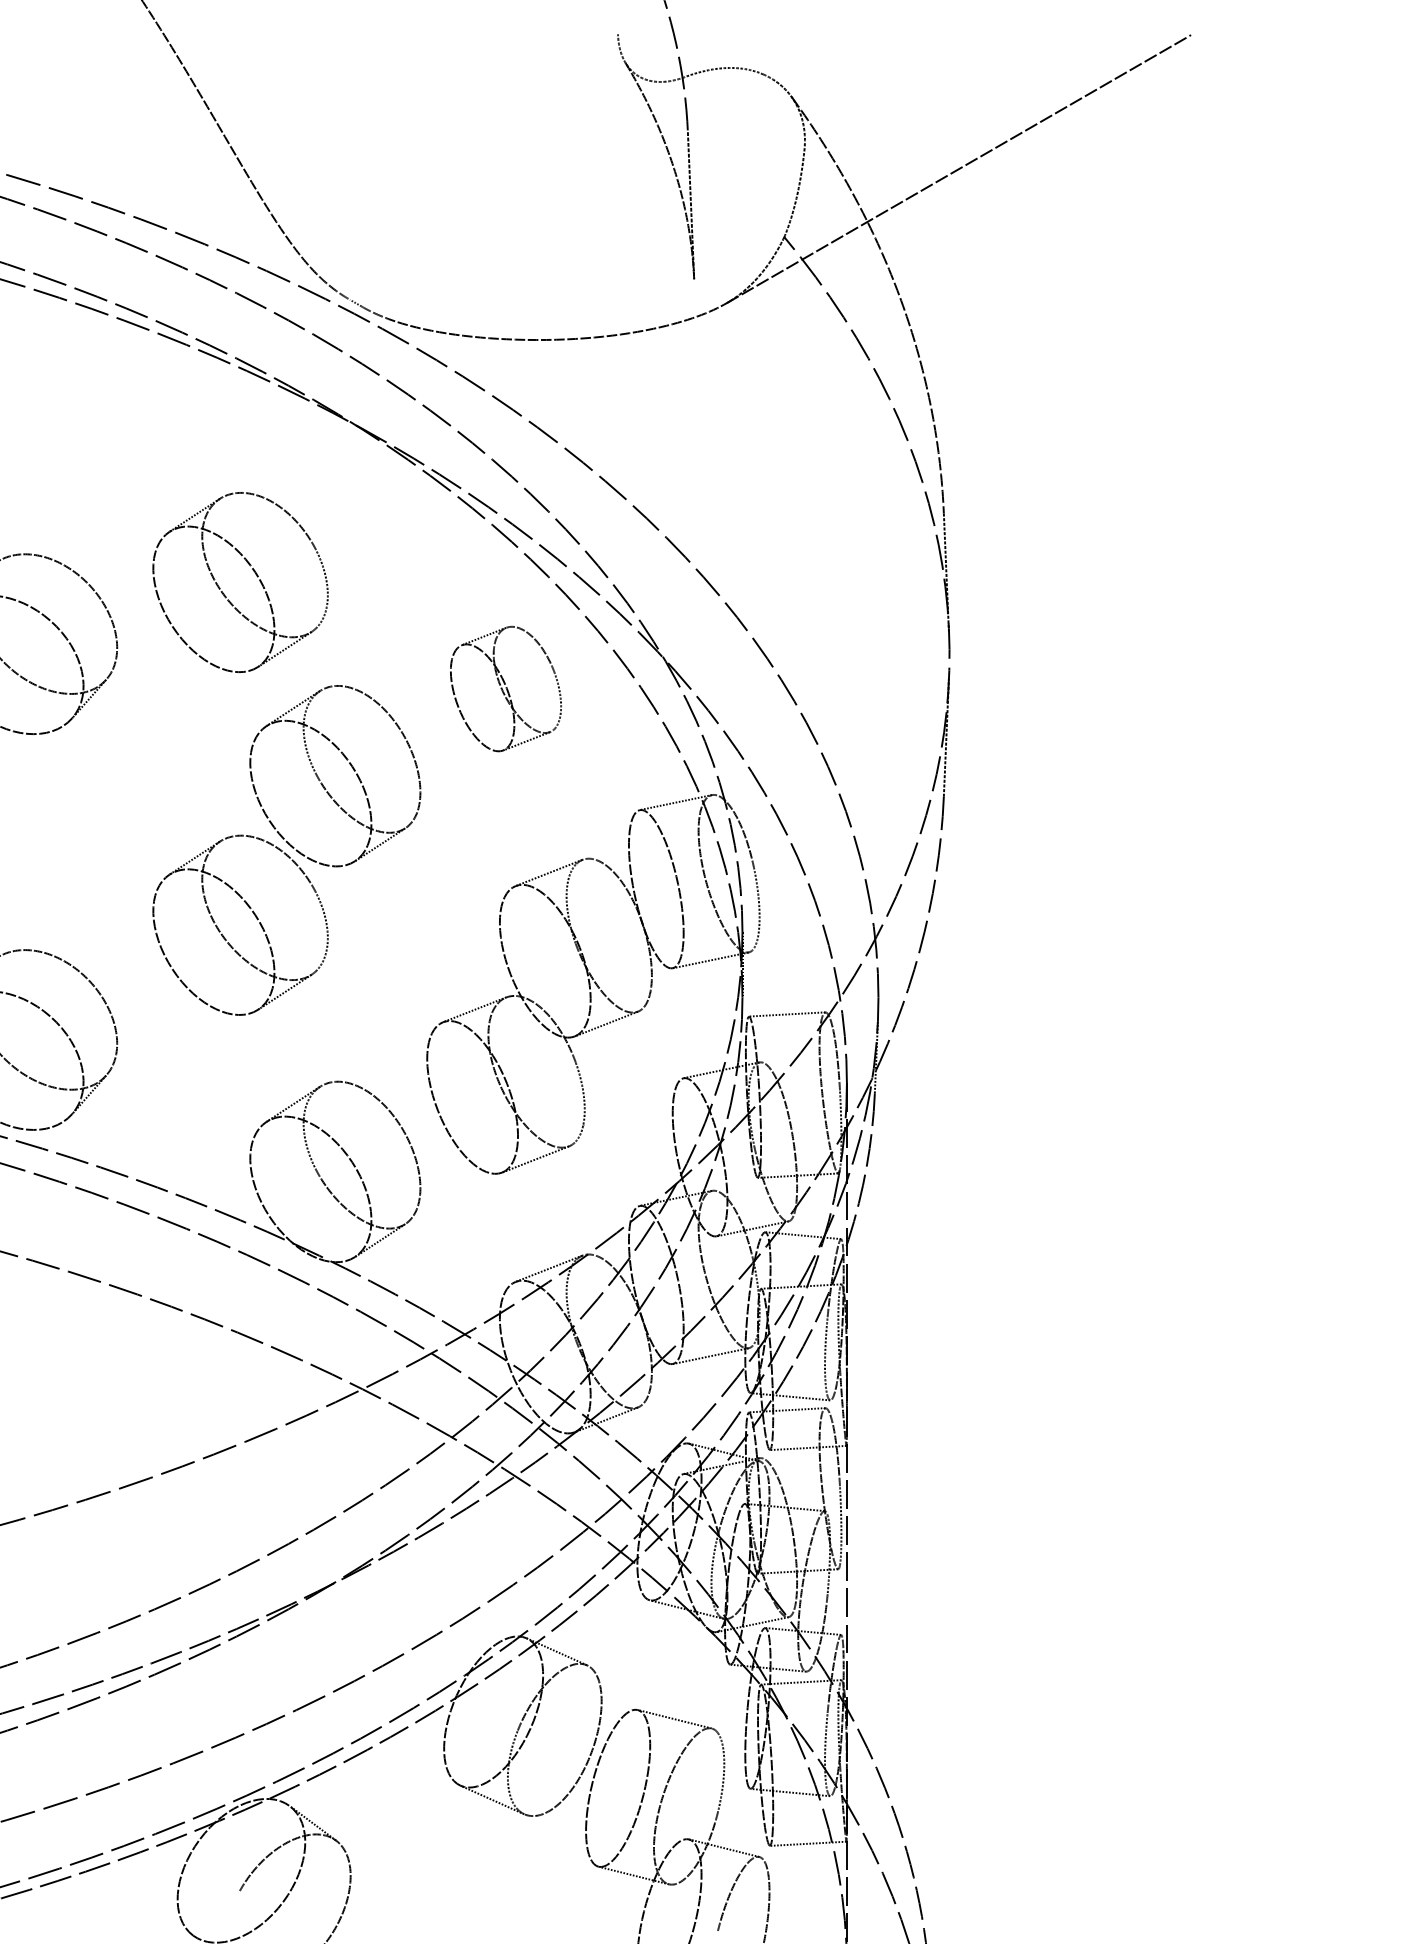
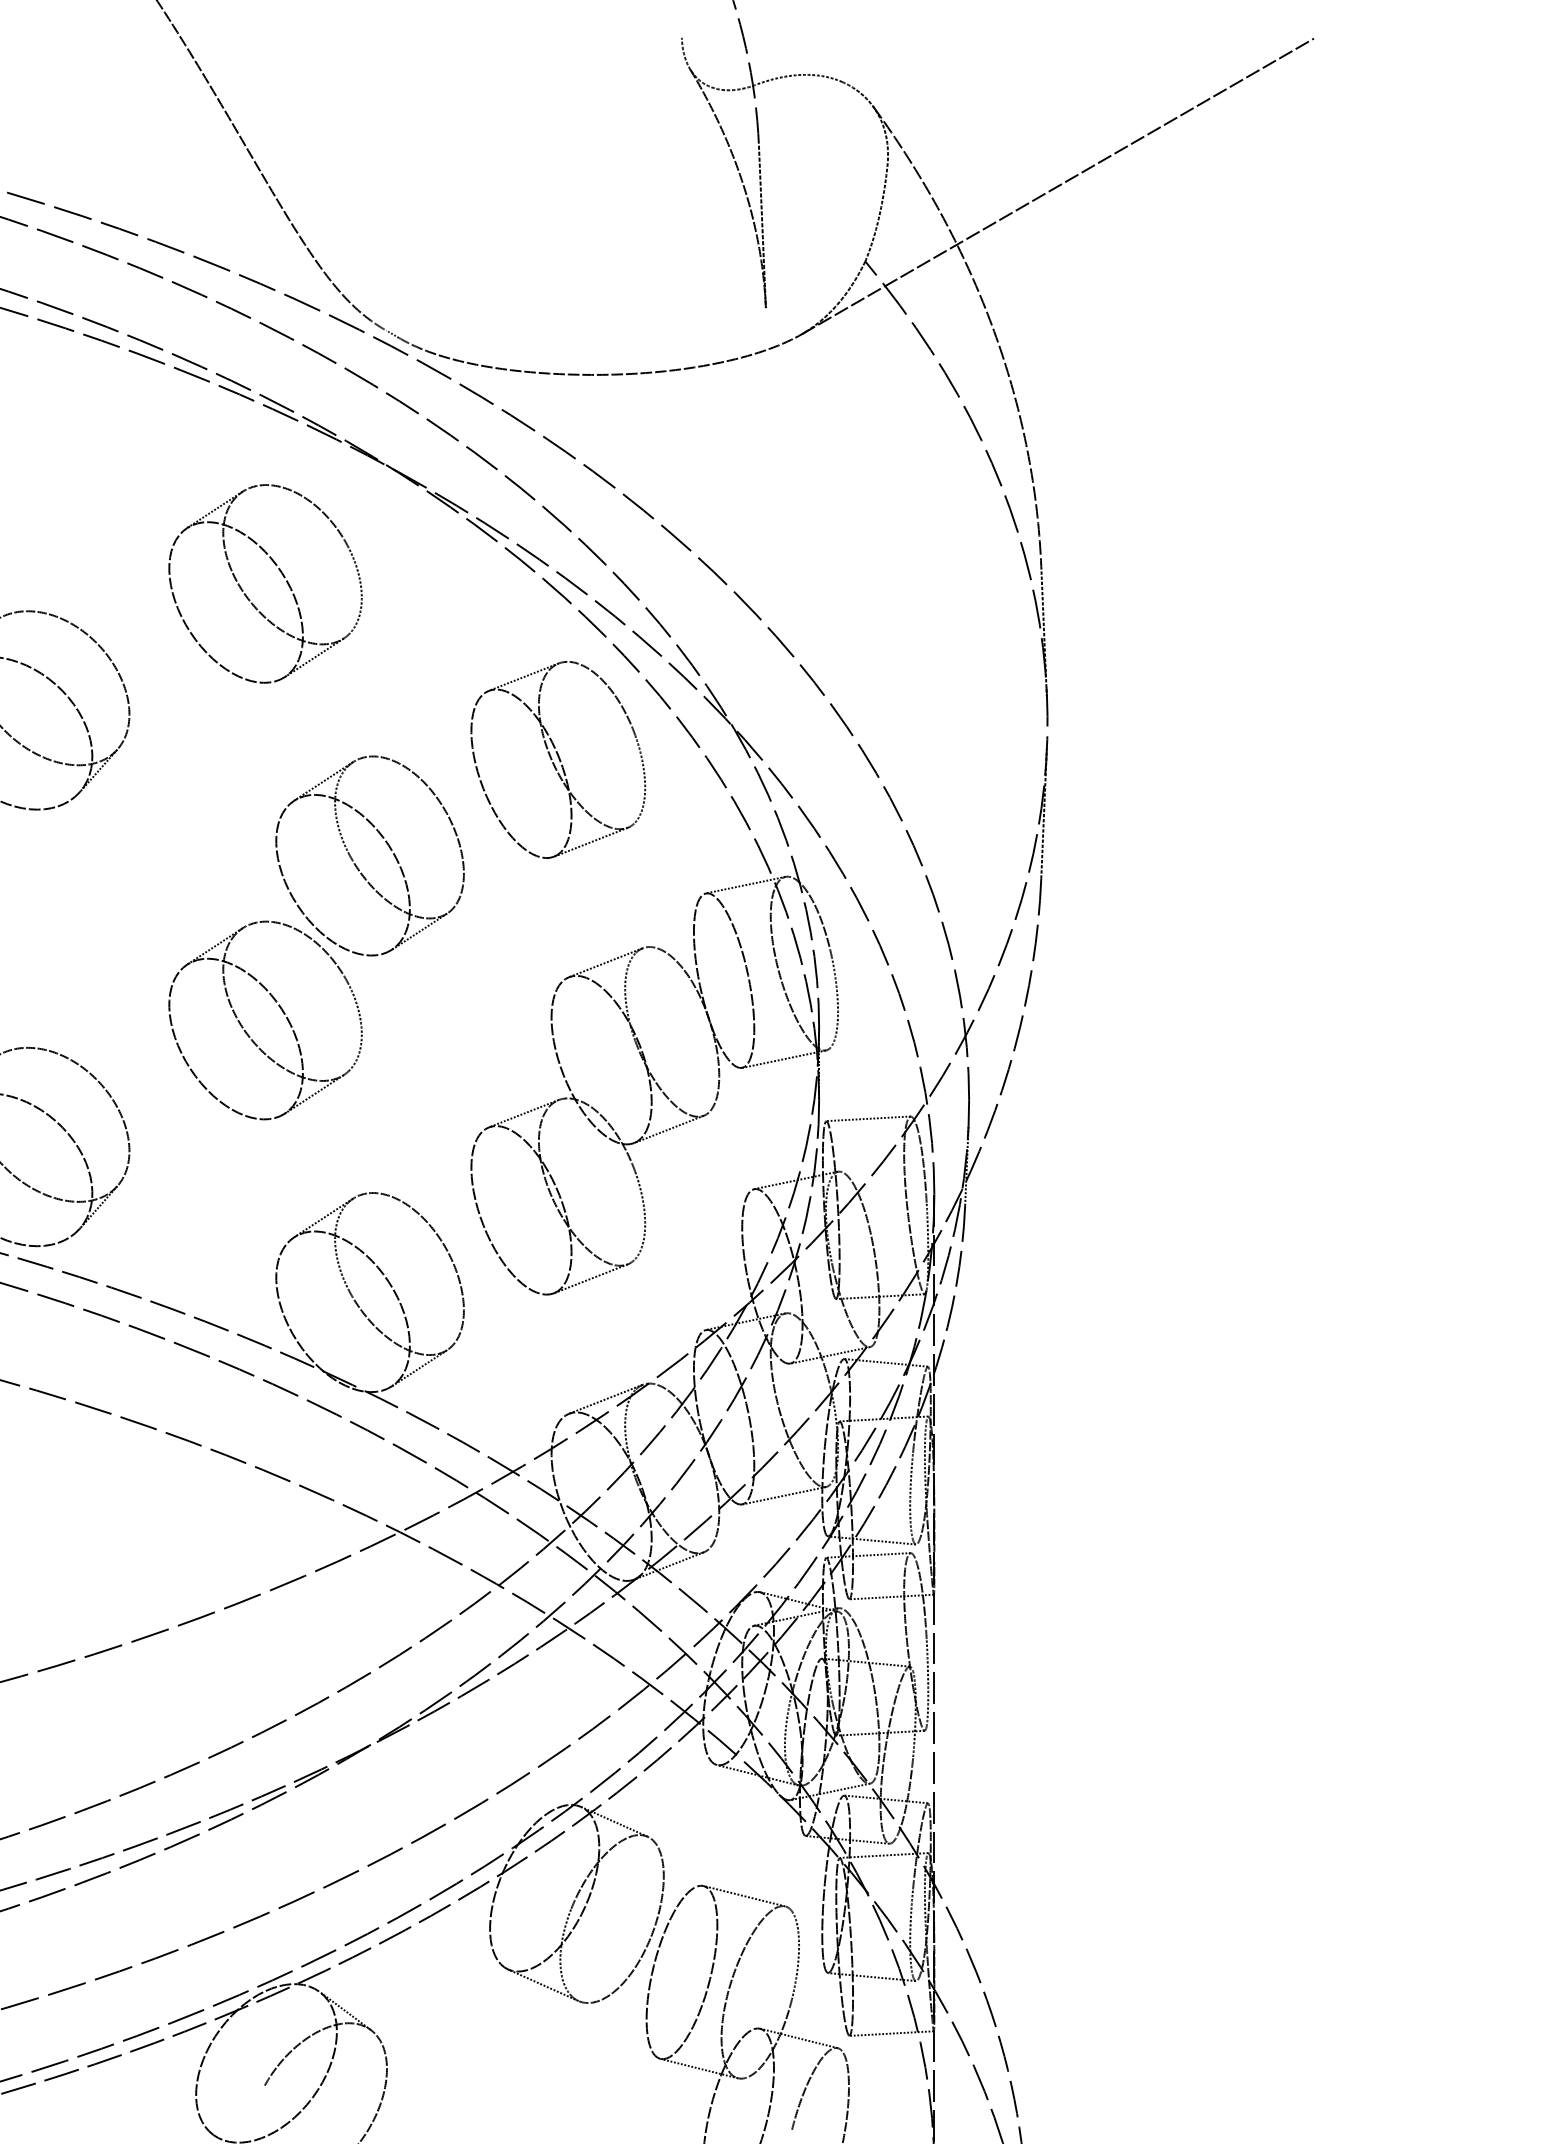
part: (252, 570) -> (278, 570), moved
part: (505, 688) -> (557, 759), size x1.43

